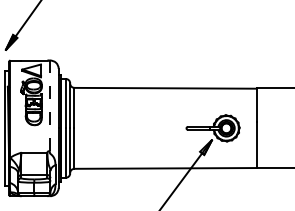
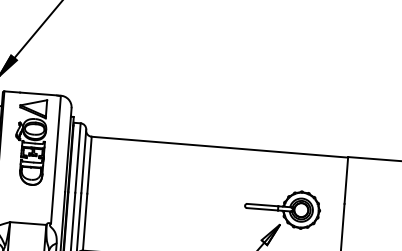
line: (50, 105) -> (56, 158), dashed -> solid

